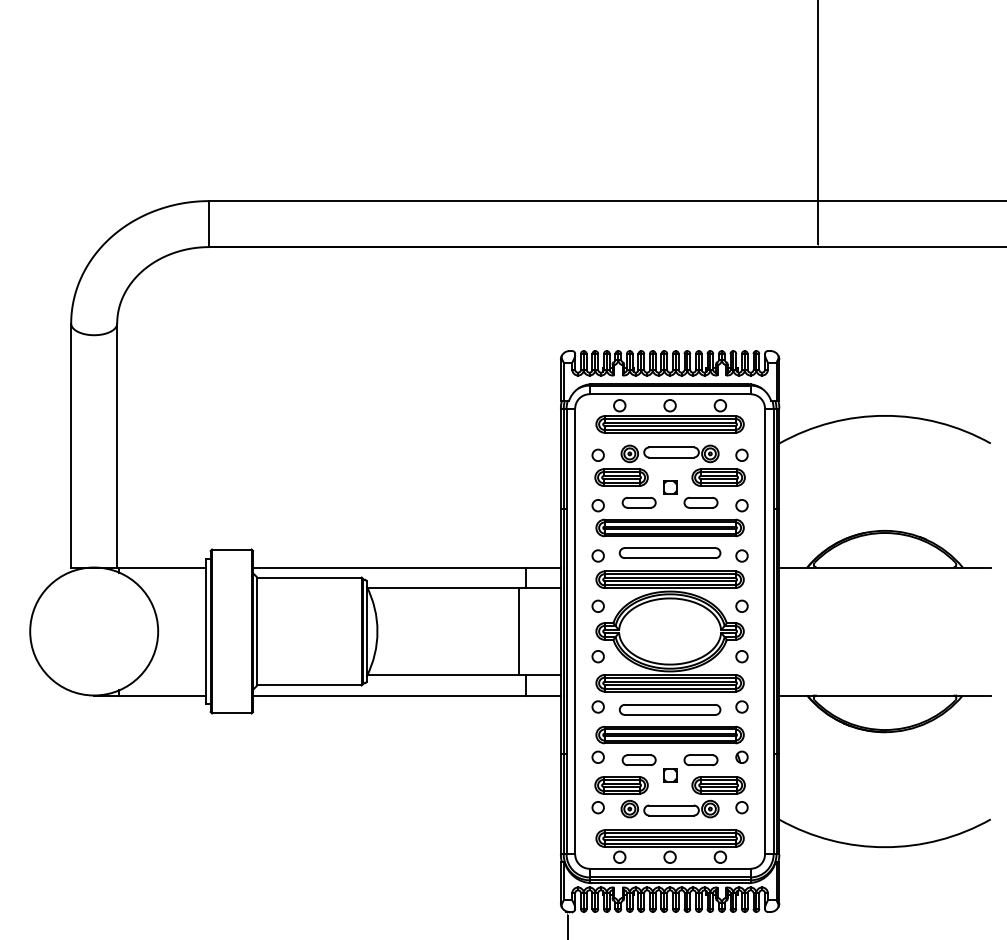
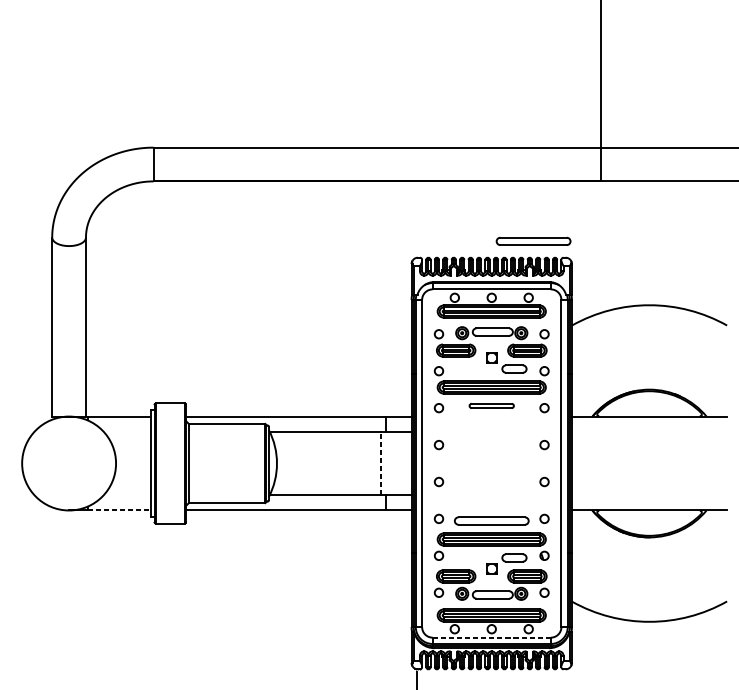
part: (726, 328) -> (533, 241), added
part: (638, 502) -> (468, 368), removed
part: (669, 552) -> (491, 405), size x0.6
line: (519, 631) -> (381, 463), solid -> dashed
part: (669, 631) -> (491, 463), removed
line: (163, 695) -> (119, 510), solid -> dashed
part: (638, 760) -> (468, 558), removed
line: (670, 868) -> (492, 637), solid -> dashed

